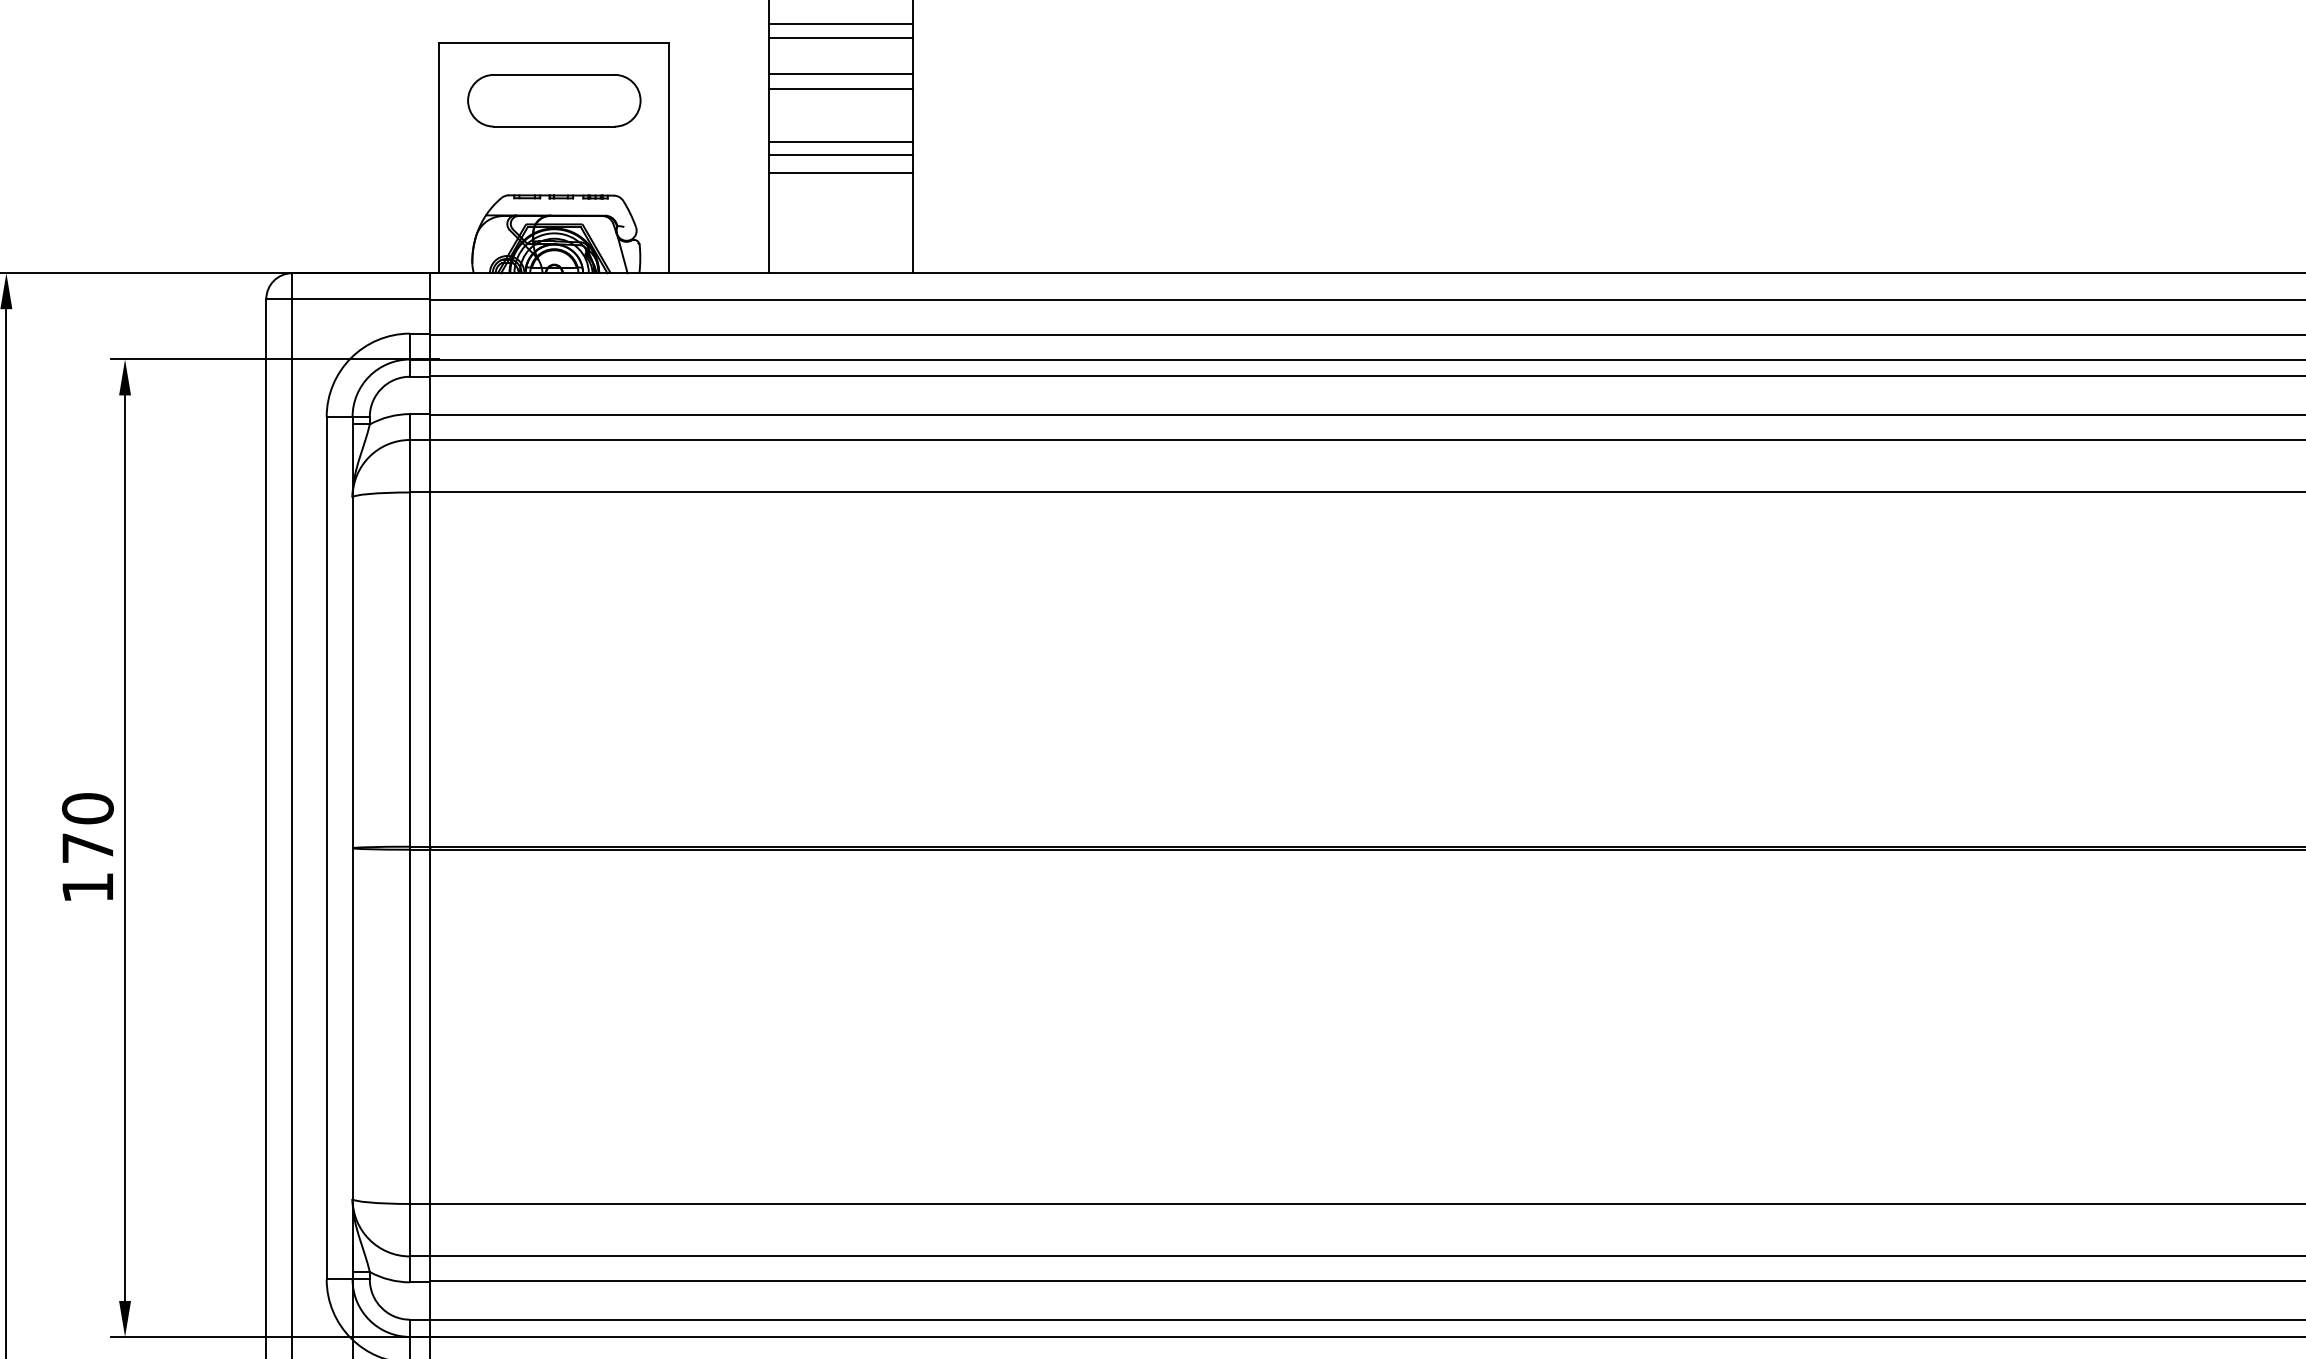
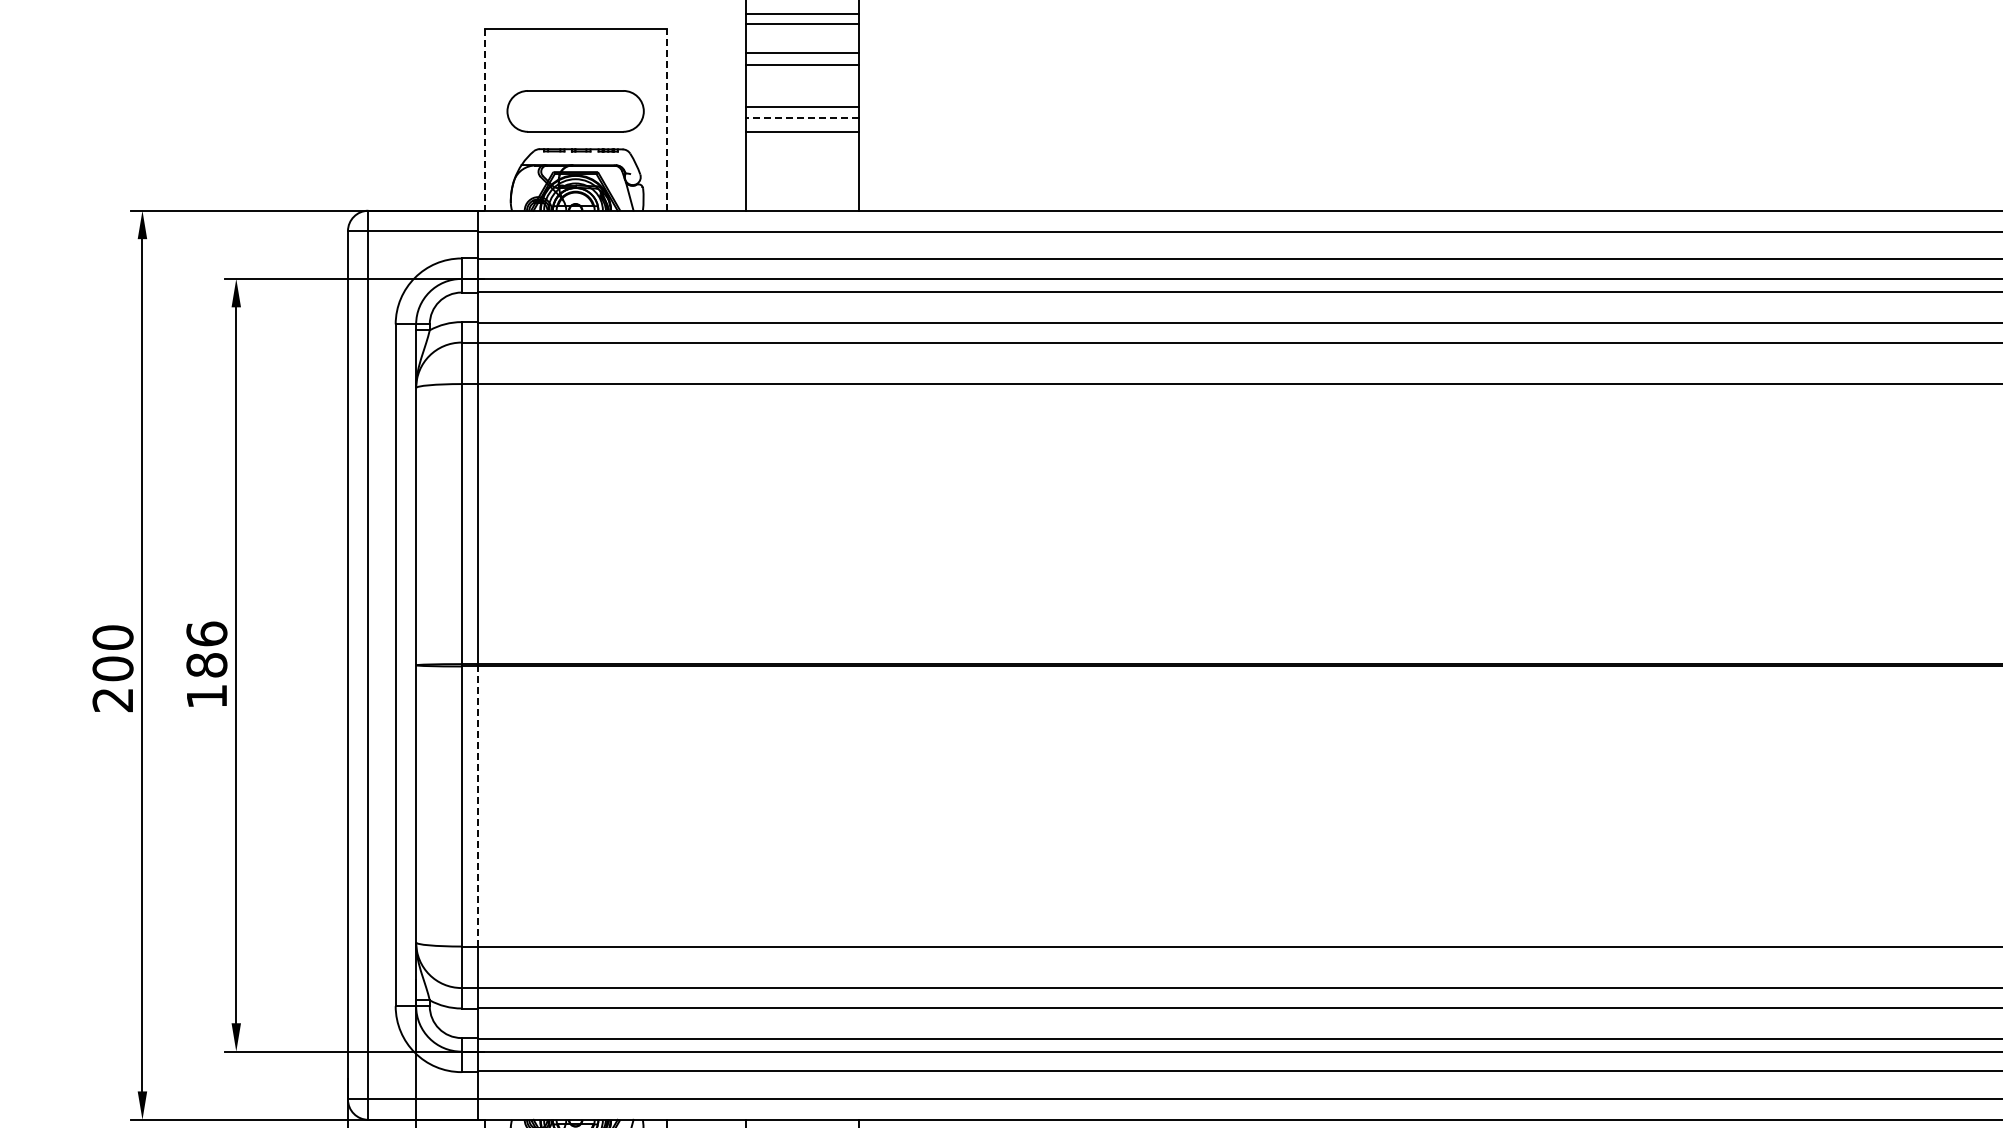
part: (554, 100) -> (575, 111), moved
line: (841, 155) -> (802, 117), solid -> dashed
line: (439, 157) -> (484, 119), solid -> dashed
line: (669, 157) -> (666, 119), solid -> dashed
text: (87, 828) -> (206, 649), 170 -> 186
line: (430, 1026) -> (477, 806), solid -> dashed

